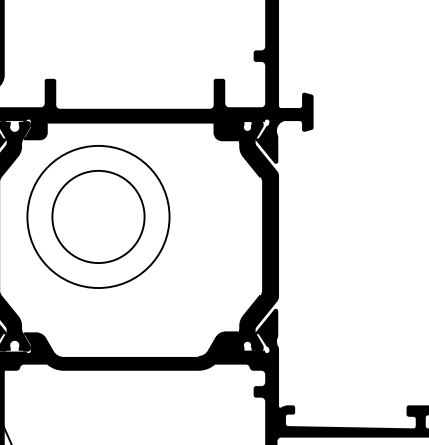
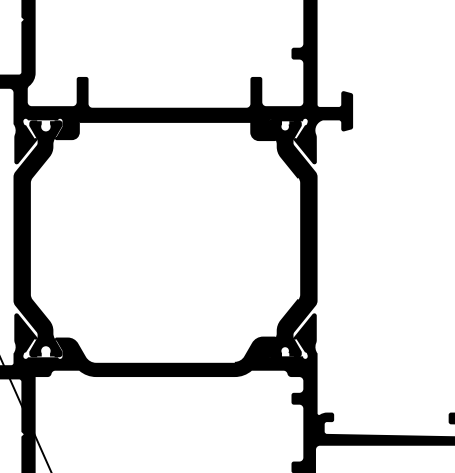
part: (98, 216) -> (131, 218), removed

